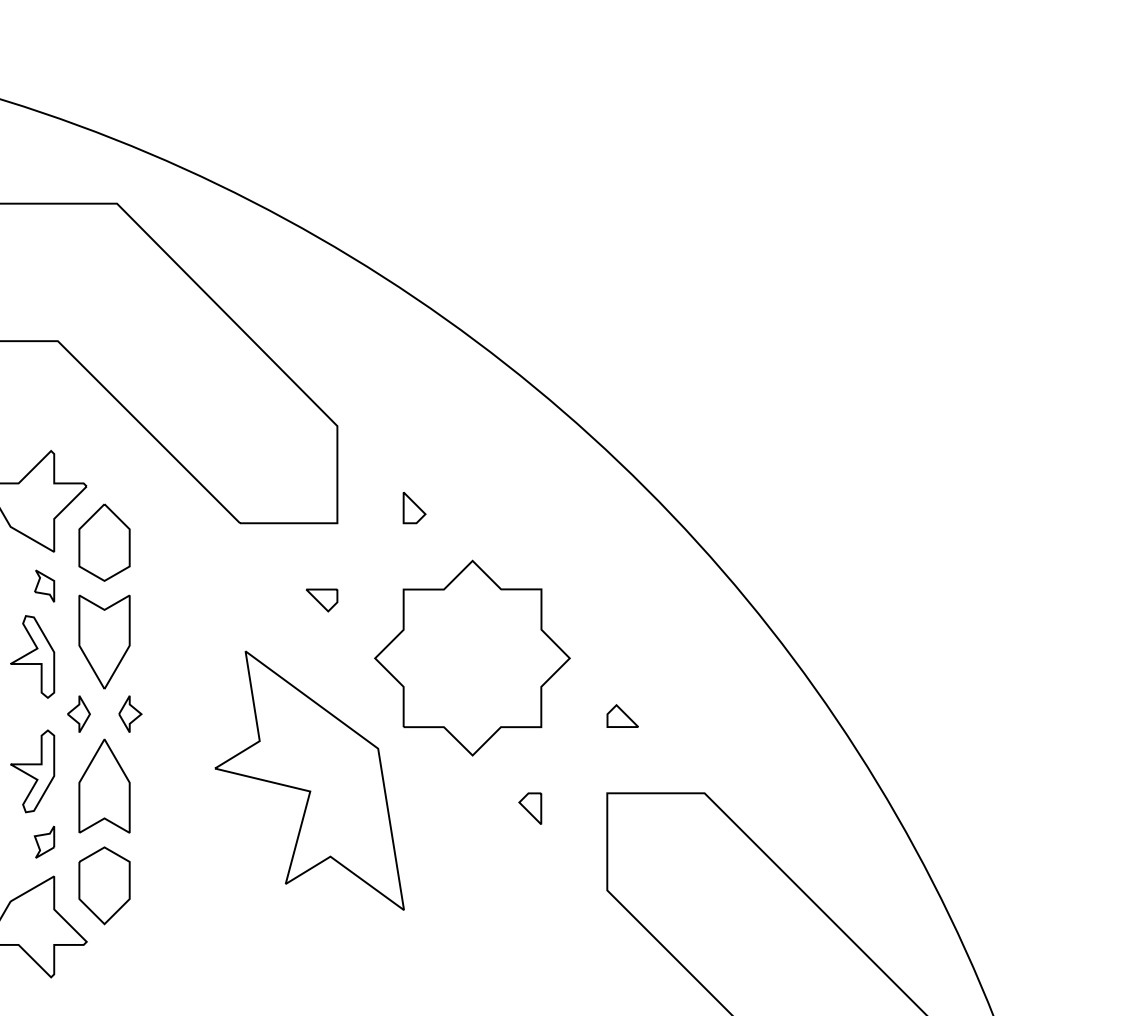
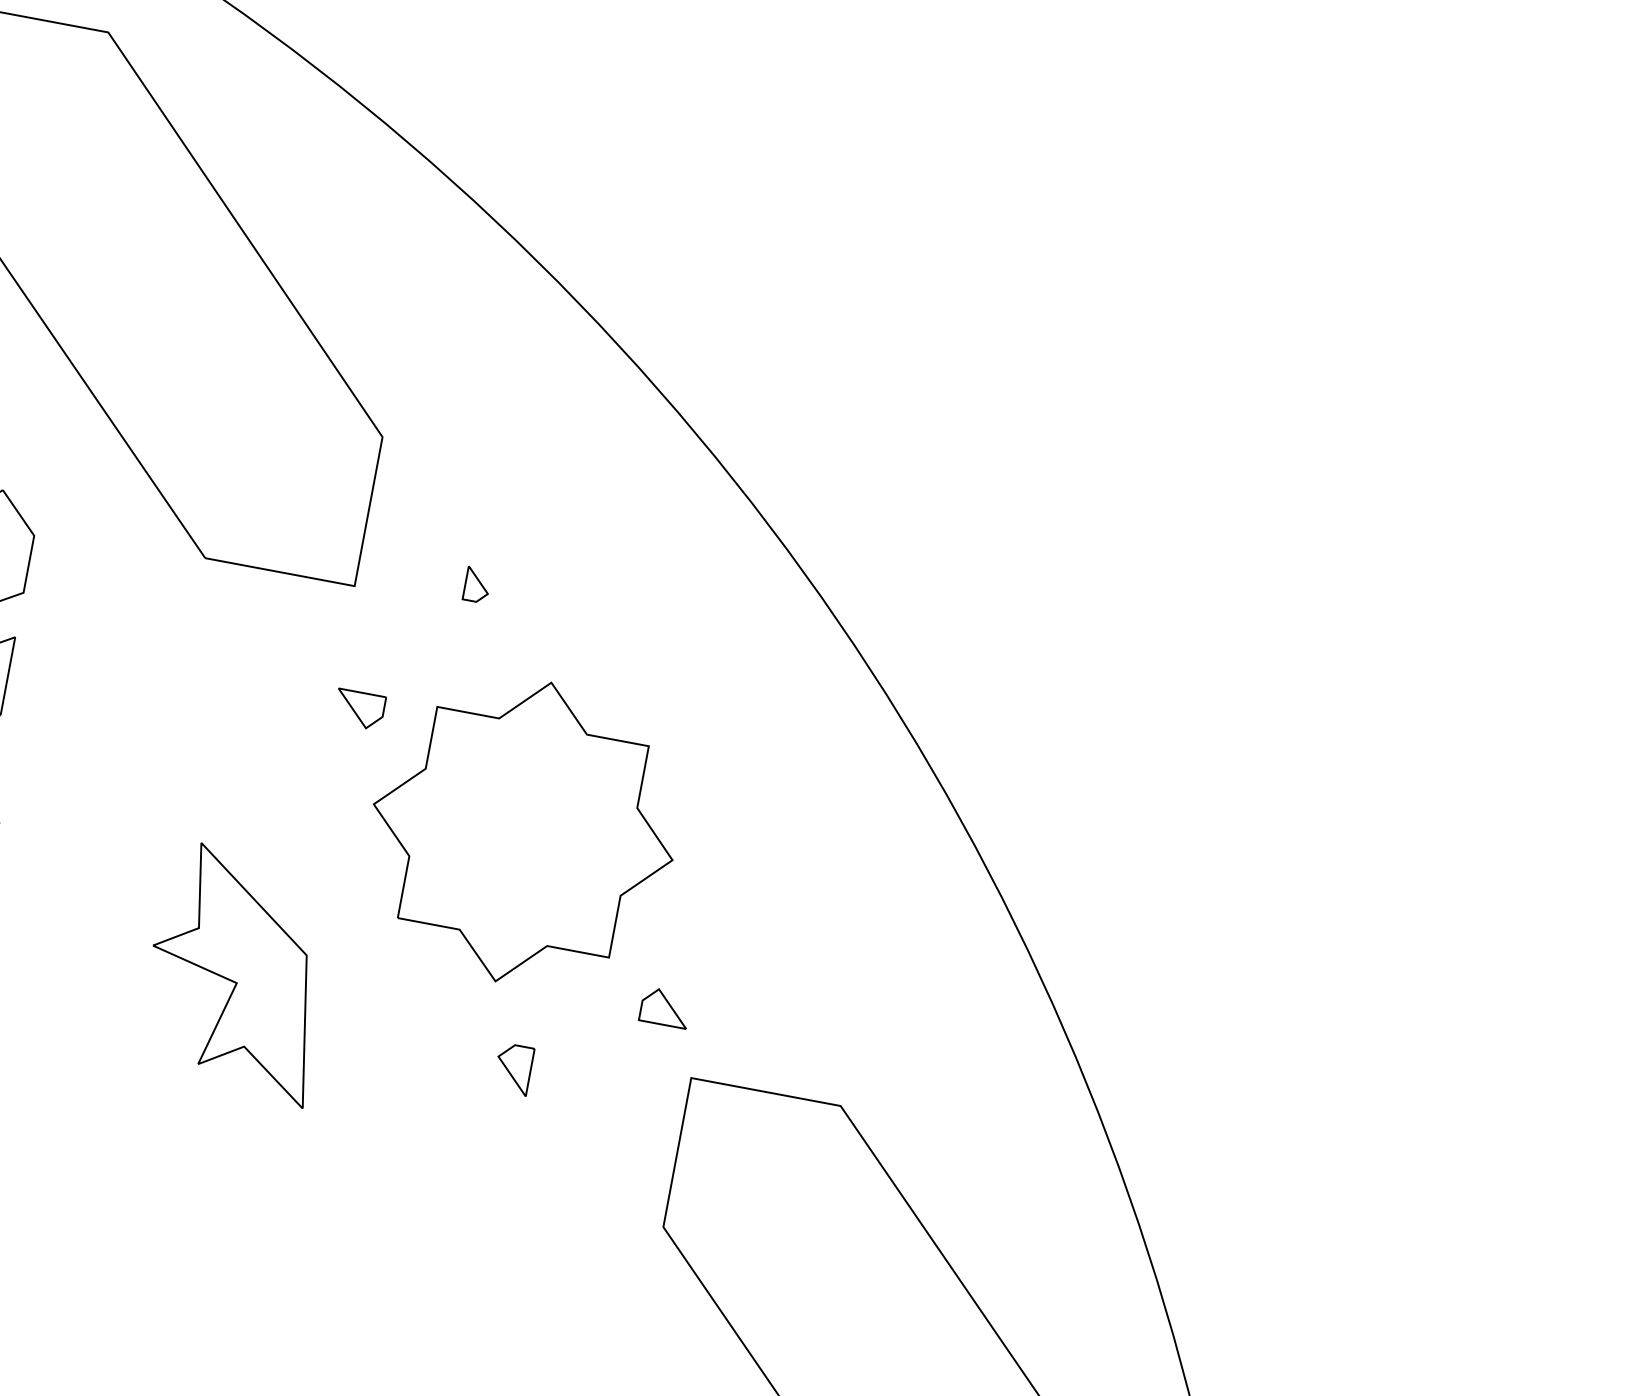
part: (414, 508) -> (477, 585), size x0.7
part: (321, 600) -> (358, 709), moved
part: (622, 715) -> (665, 1006), moved
part: (309, 780) -> (237, 972), size x0.6
part: (530, 808) -> (513, 1068), moved

